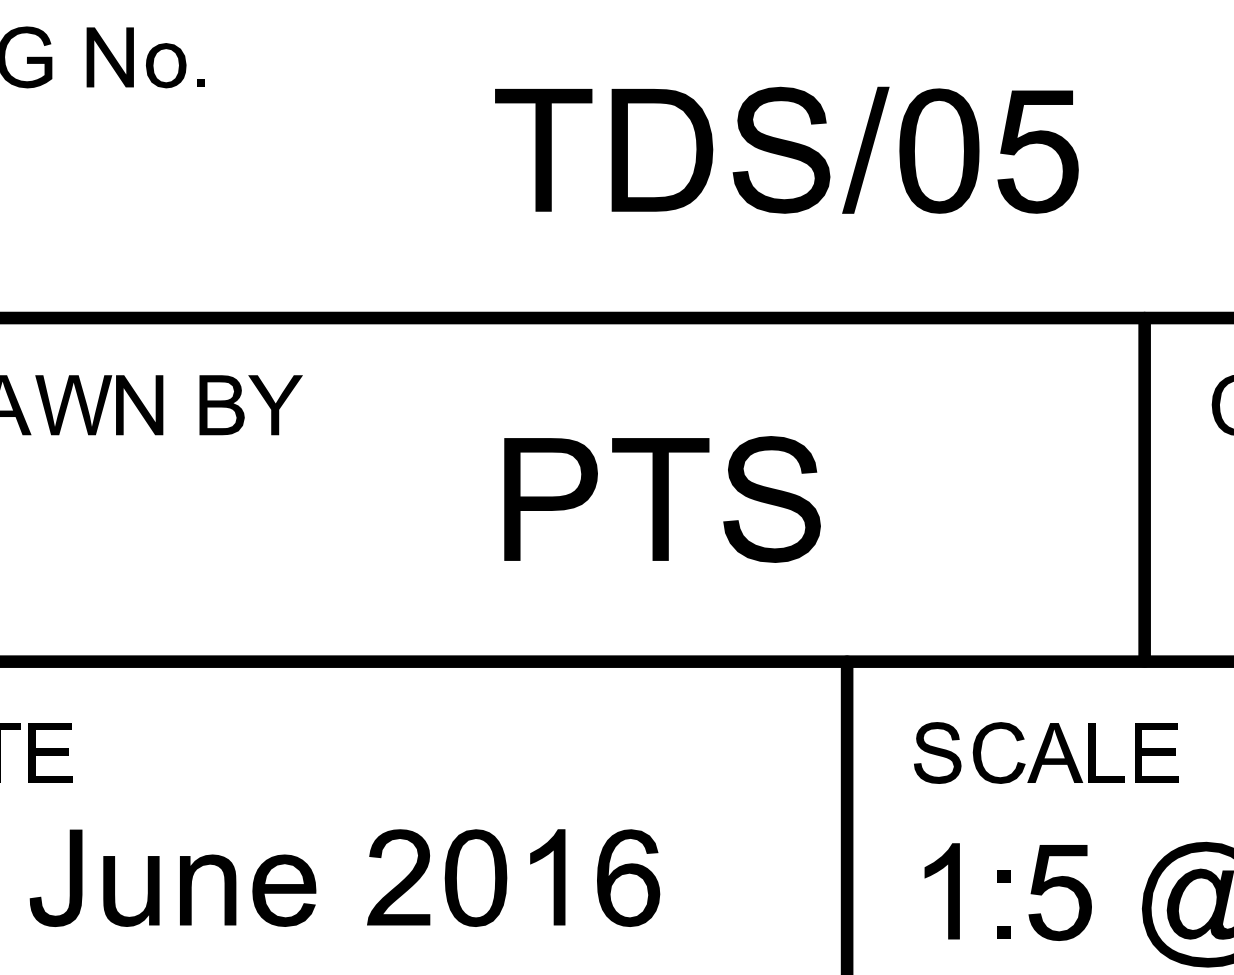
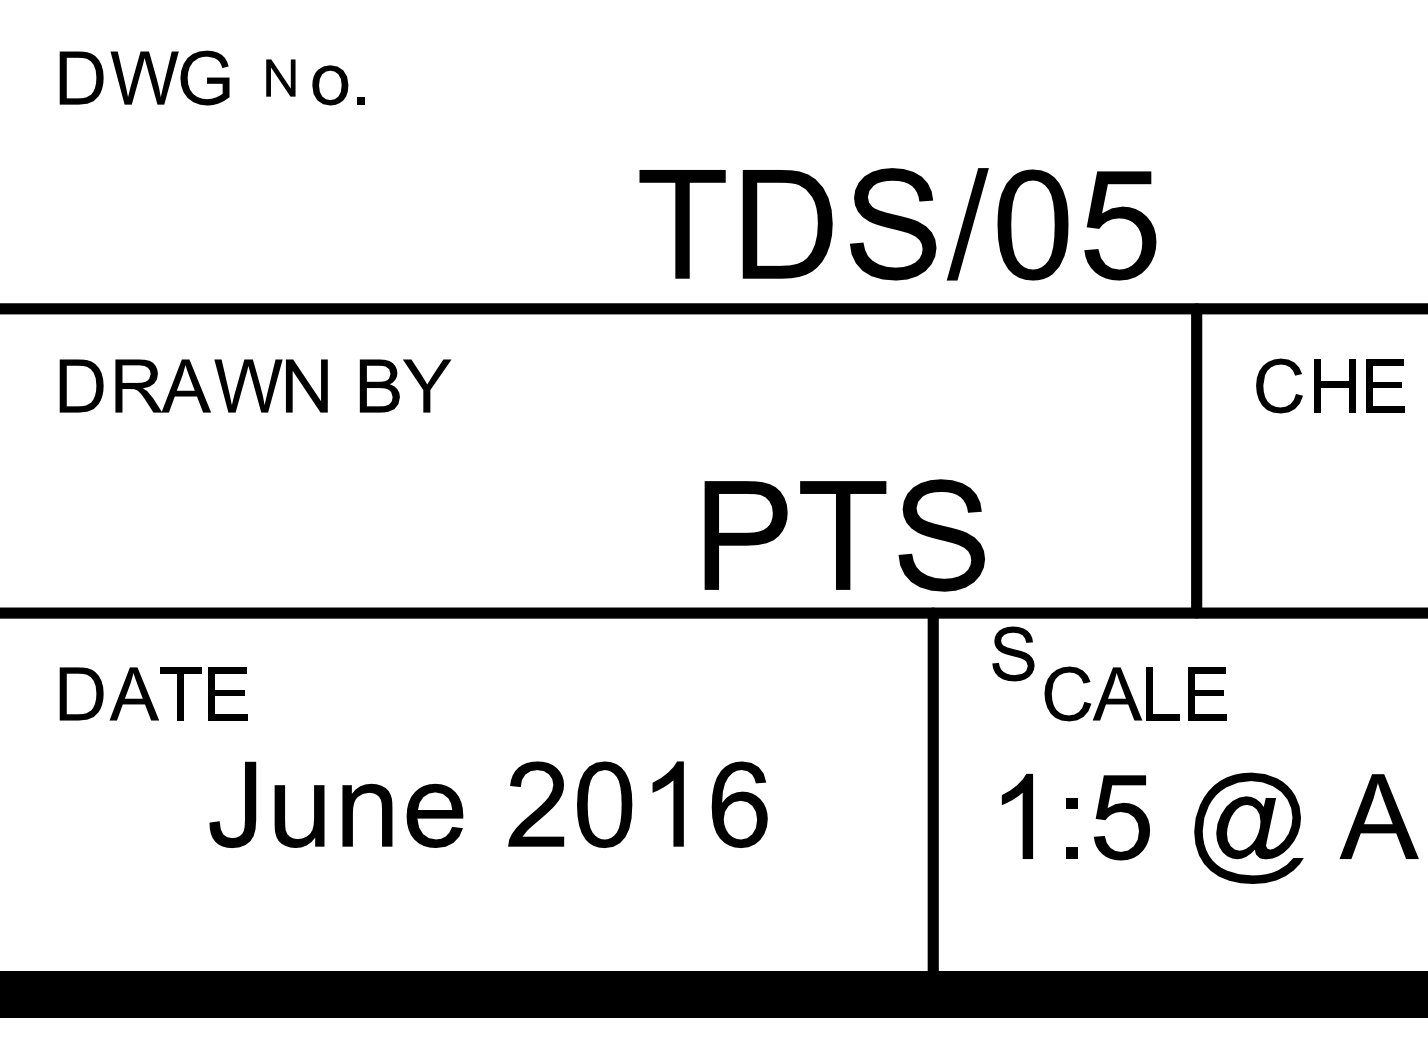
part: (109, 56) -> (280, 77), size x0.7
part: (786, 150) -> (897, 224), moved
part: (662, 499) -> (844, 535), moved
part: (937, 752) -> (1013, 653), moved

